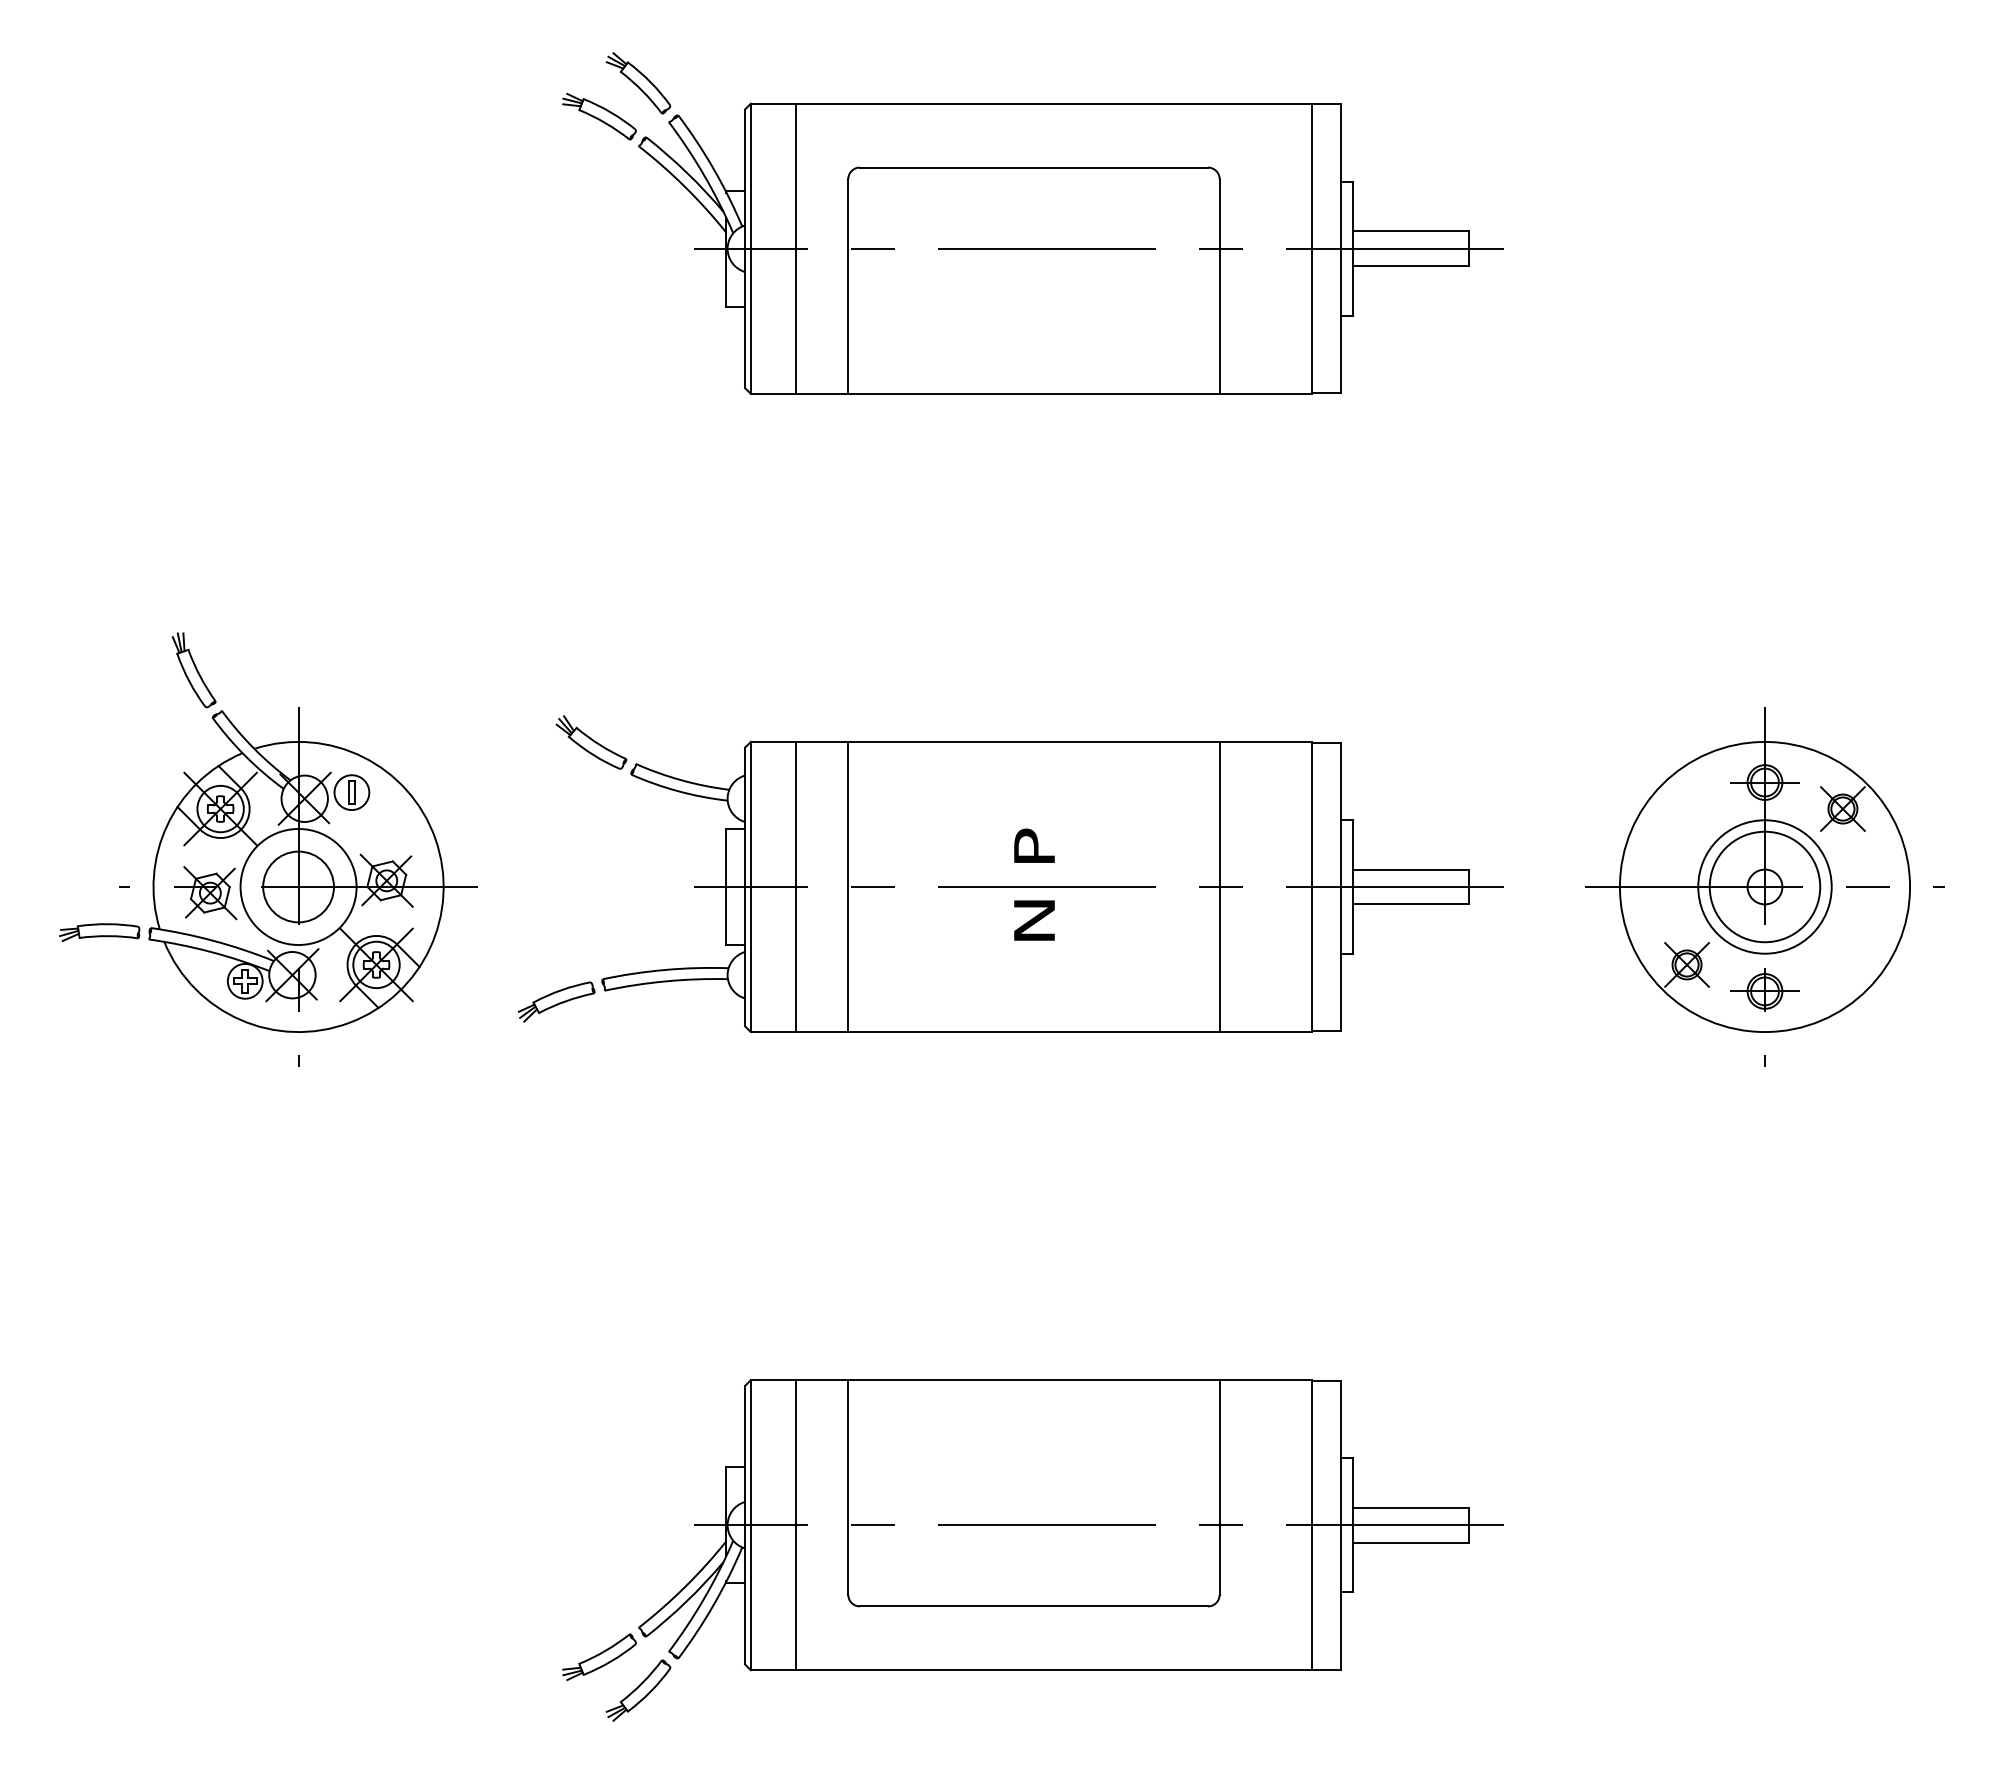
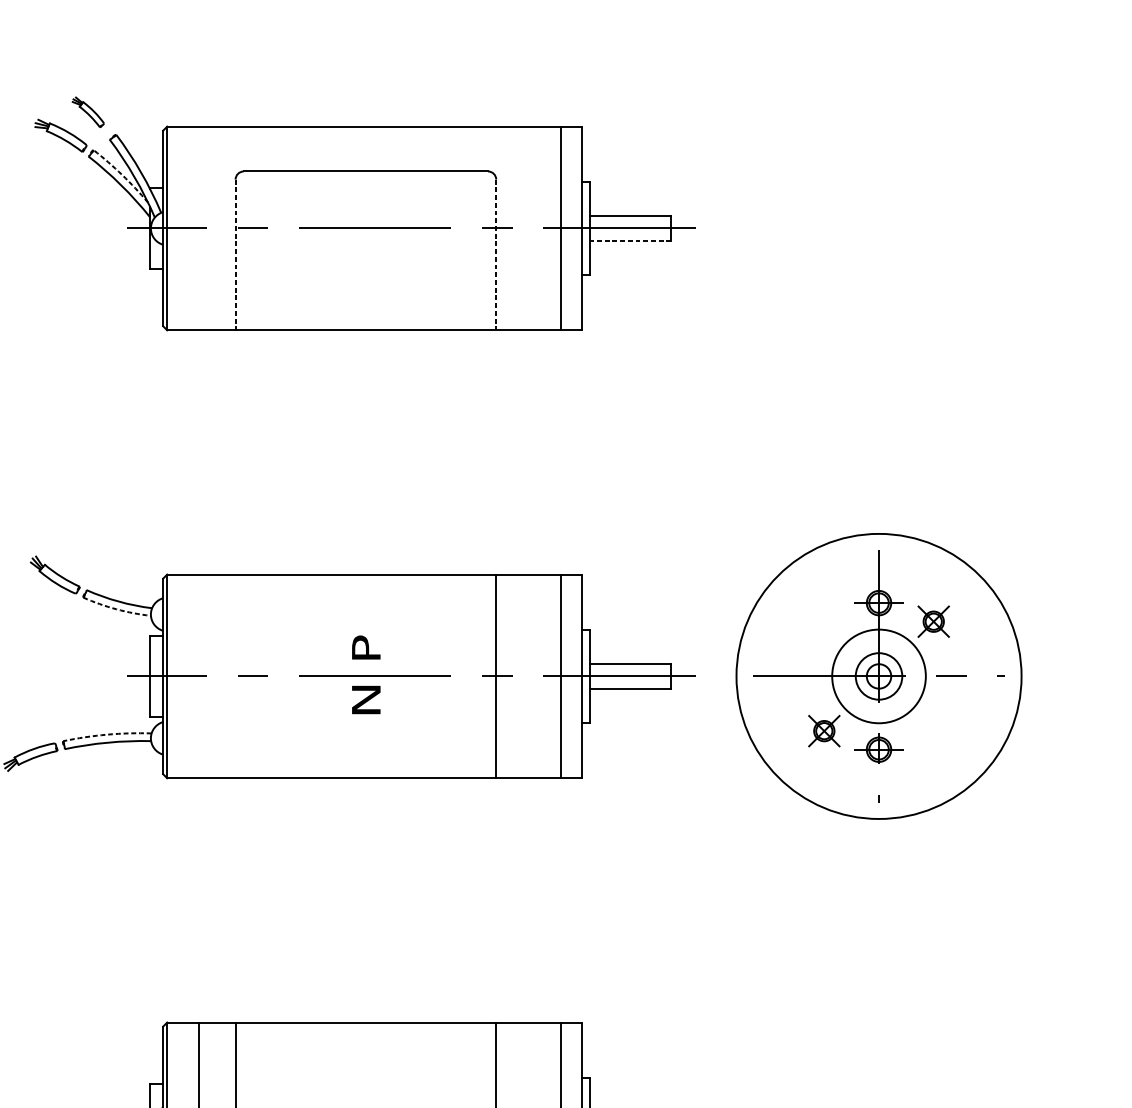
part: (638, 83) -> (88, 112), size x0.7
arc: (686, 172) -> (122, 174), solid -> dashed
line: (796, 248) -> (199, 228), removed
line: (1410, 266) -> (630, 240), solid -> dashed
line: (848, 287) -> (235, 255), solid -> dashed
line: (1219, 287) -> (496, 255), solid -> dashed
arc: (678, 791) -> (116, 609), solid -> dashed
line: (796, 886) -> (199, 676), removed
line: (848, 886) -> (235, 676), removed
circle: (1764, 886) -> (878, 676), size x0.6
circle: (1764, 886) -> (878, 676), size x1.4
arc: (665, 969) -> (107, 734), solid -> dashed

